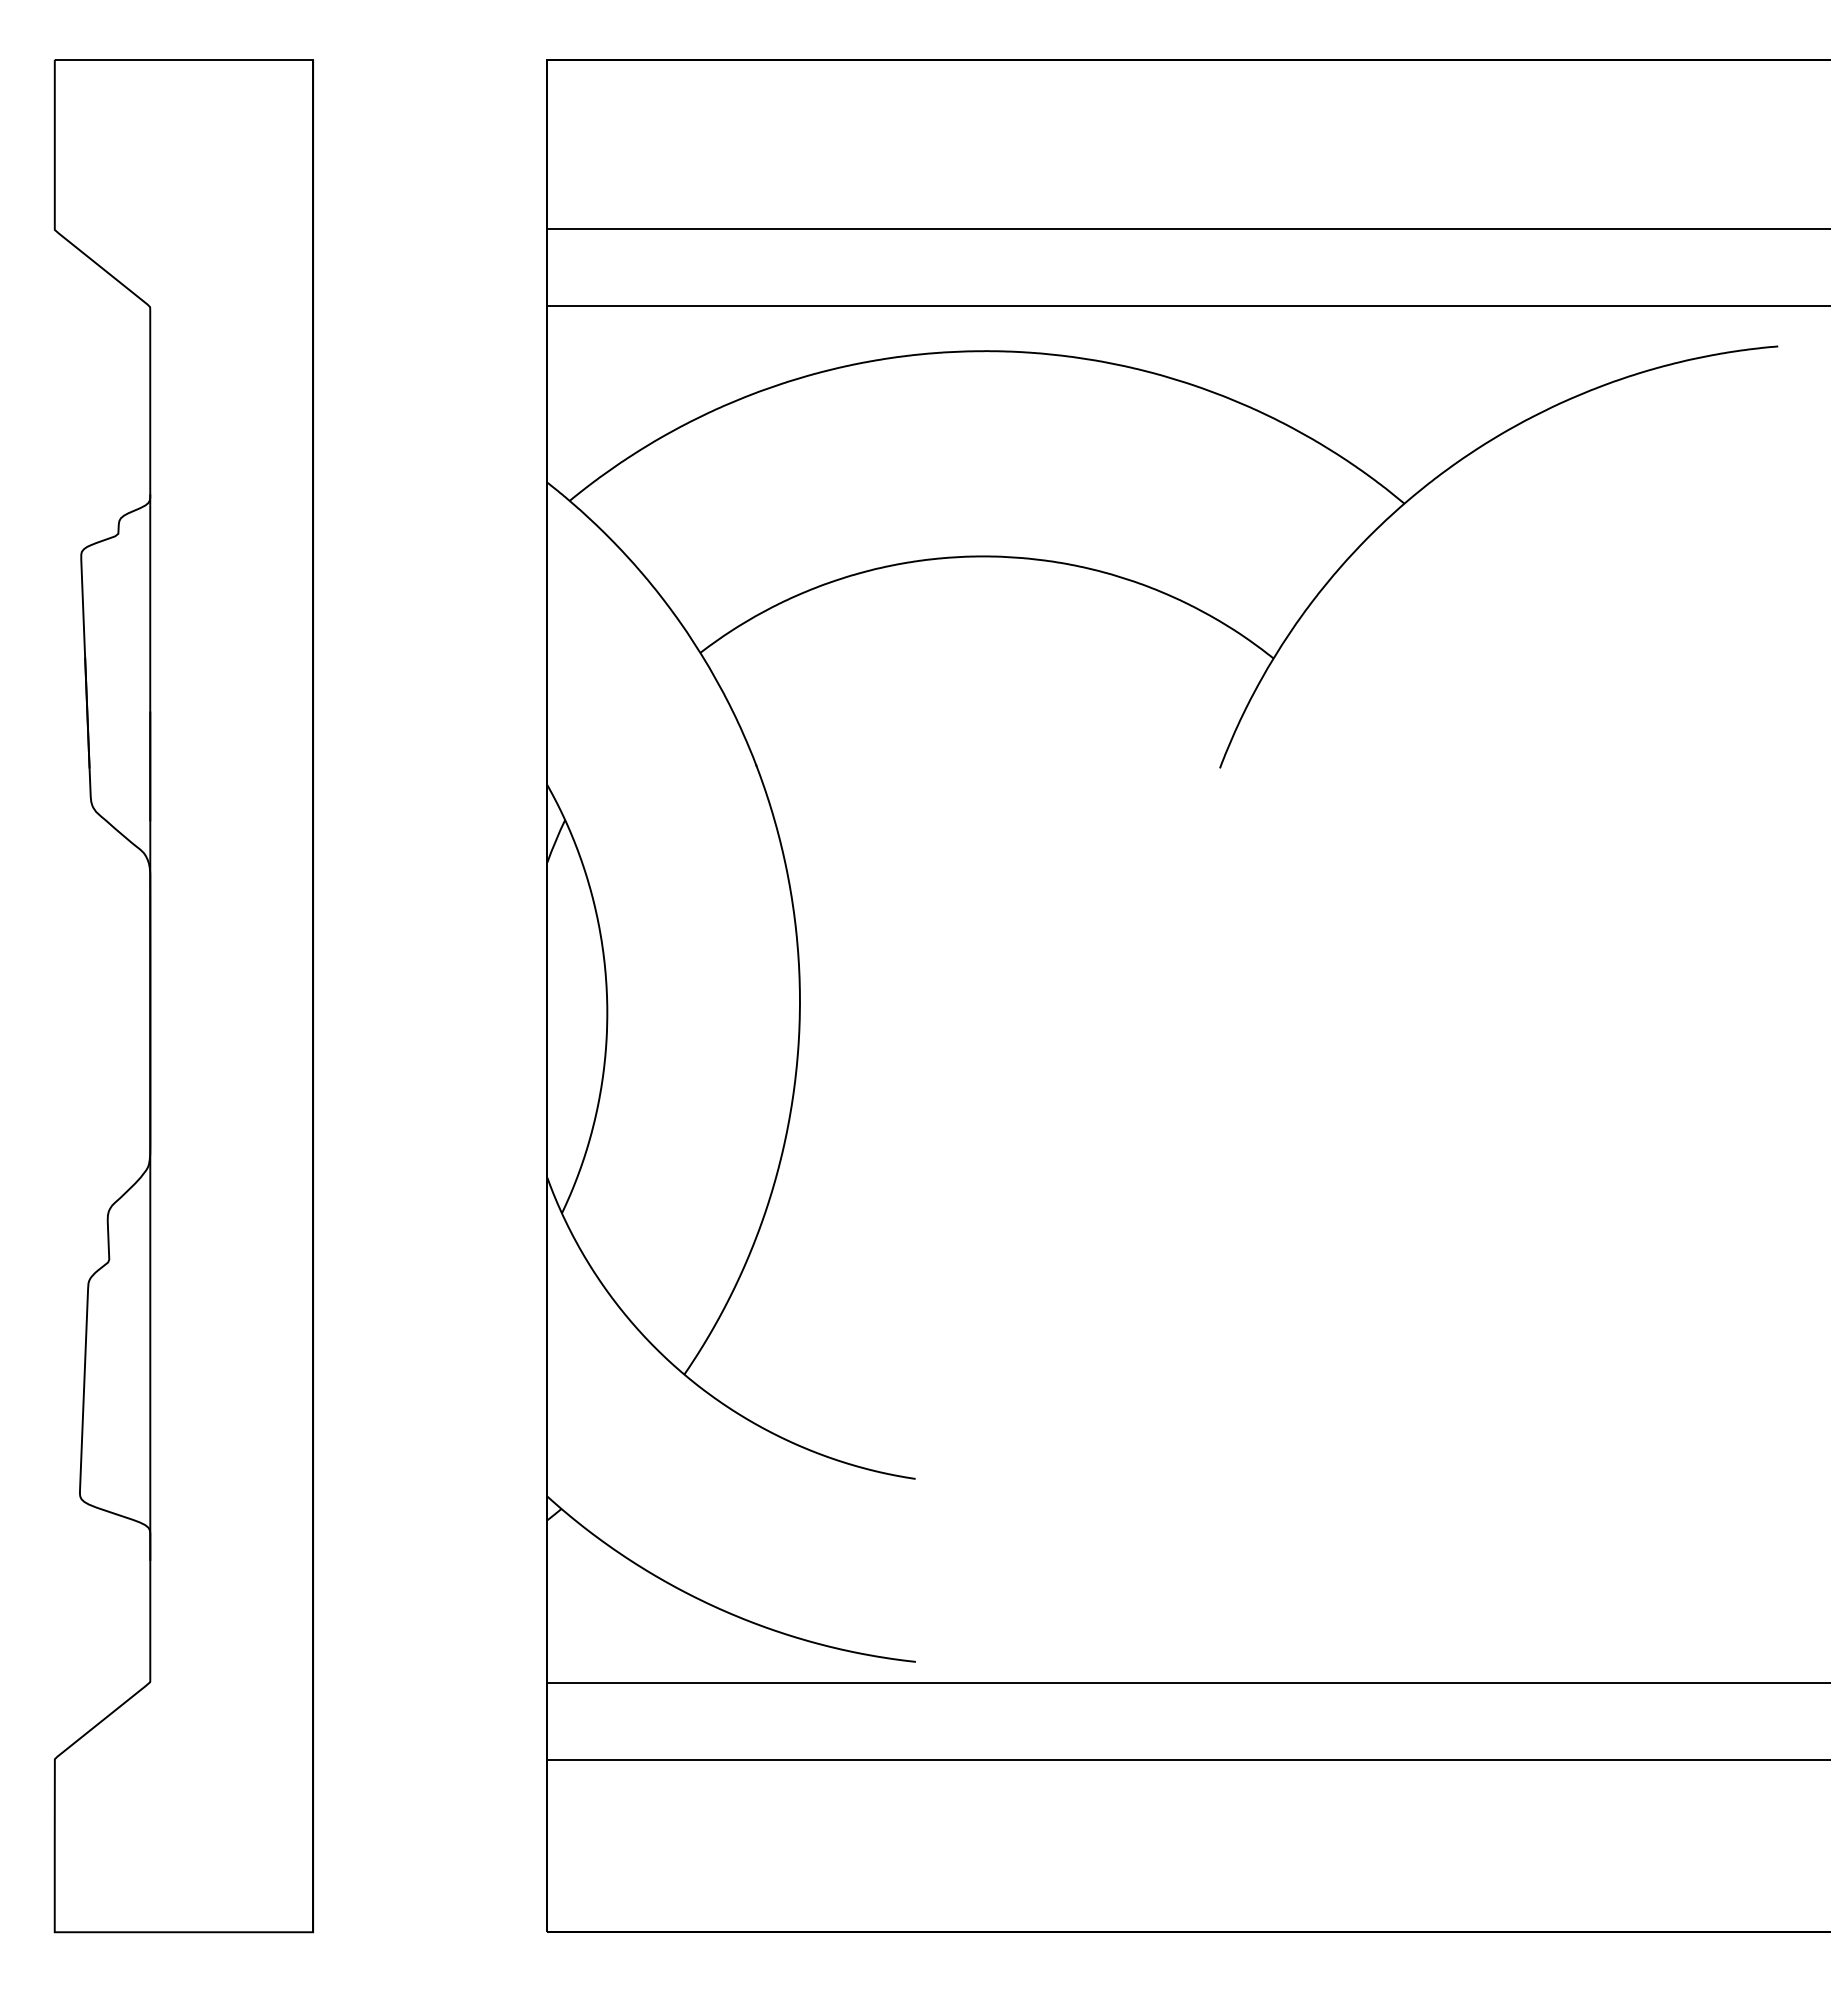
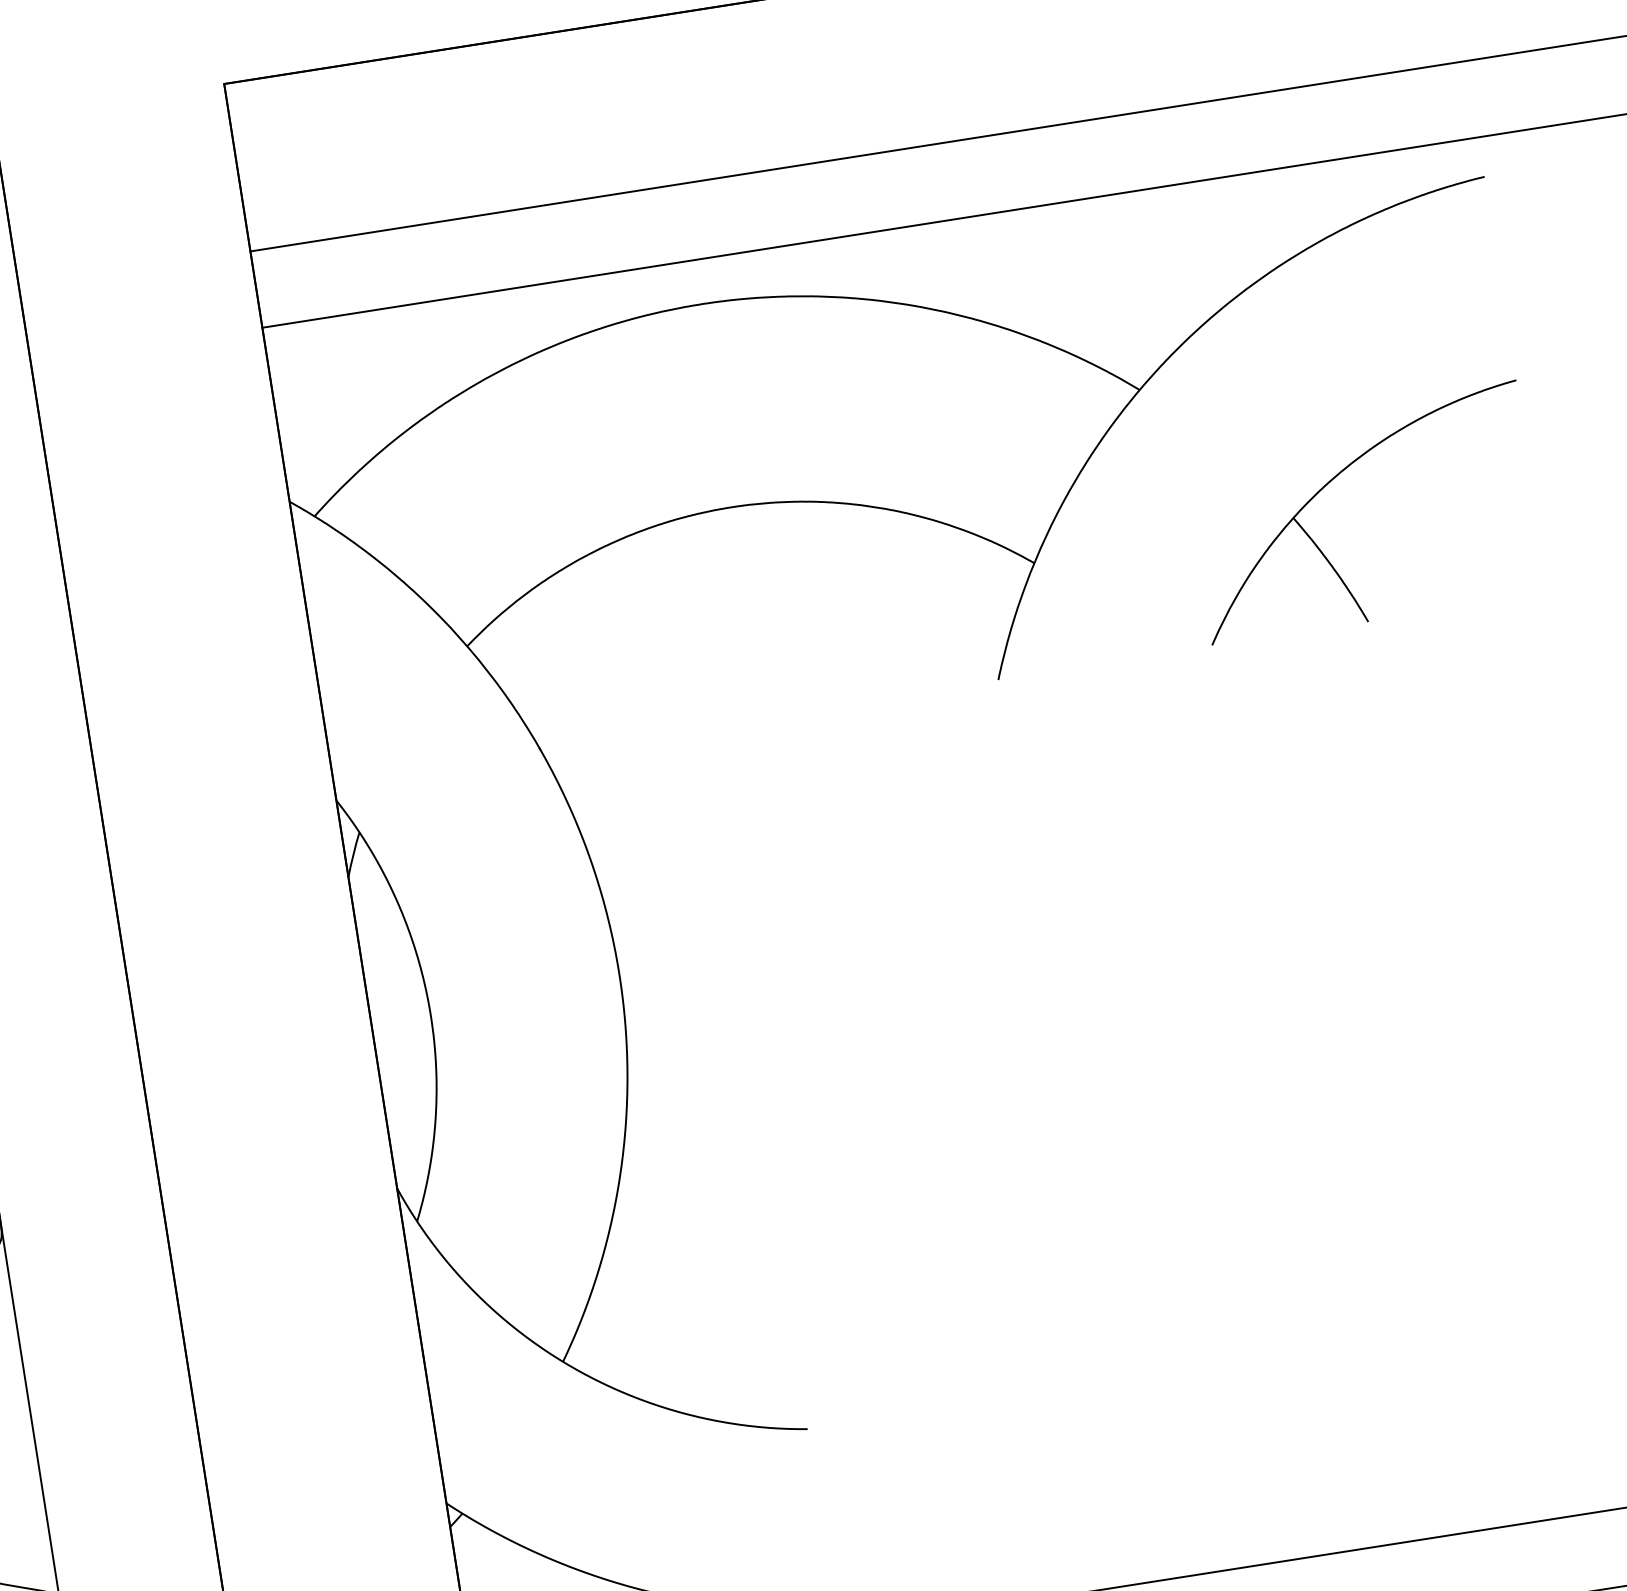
part: (1585, 620) -> (1336, 477), added

